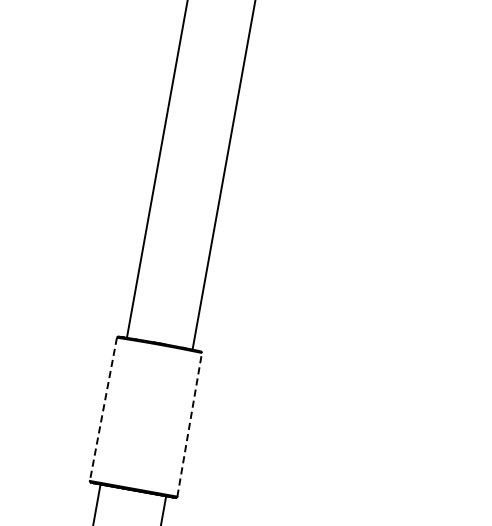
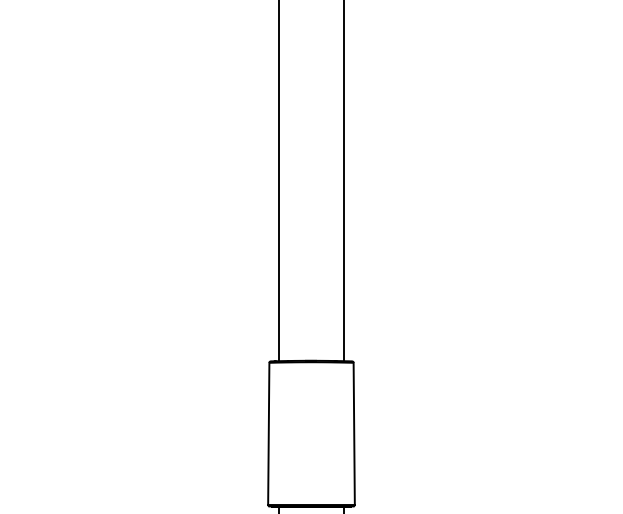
line: (103, 409) -> (268, 434), dashed -> solid
line: (190, 424) -> (354, 433), dashed -> solid

